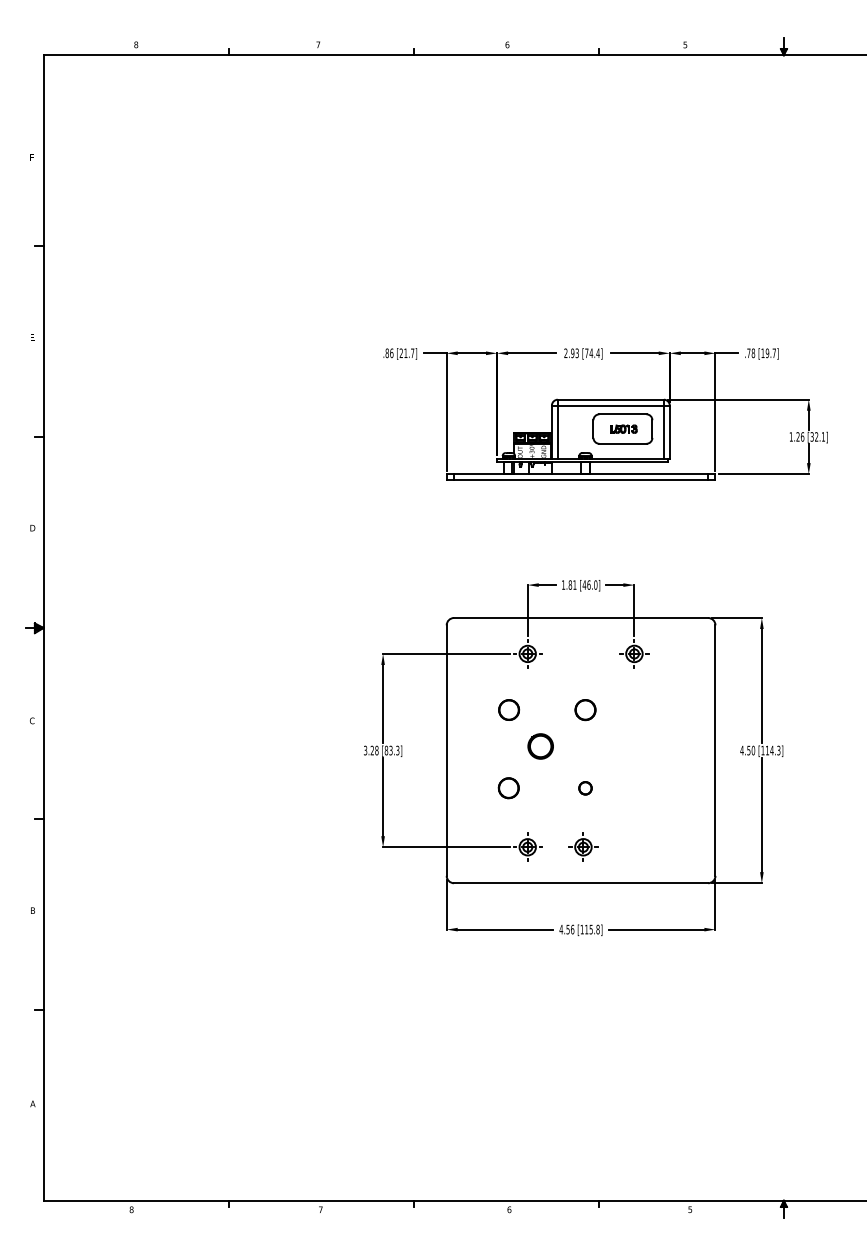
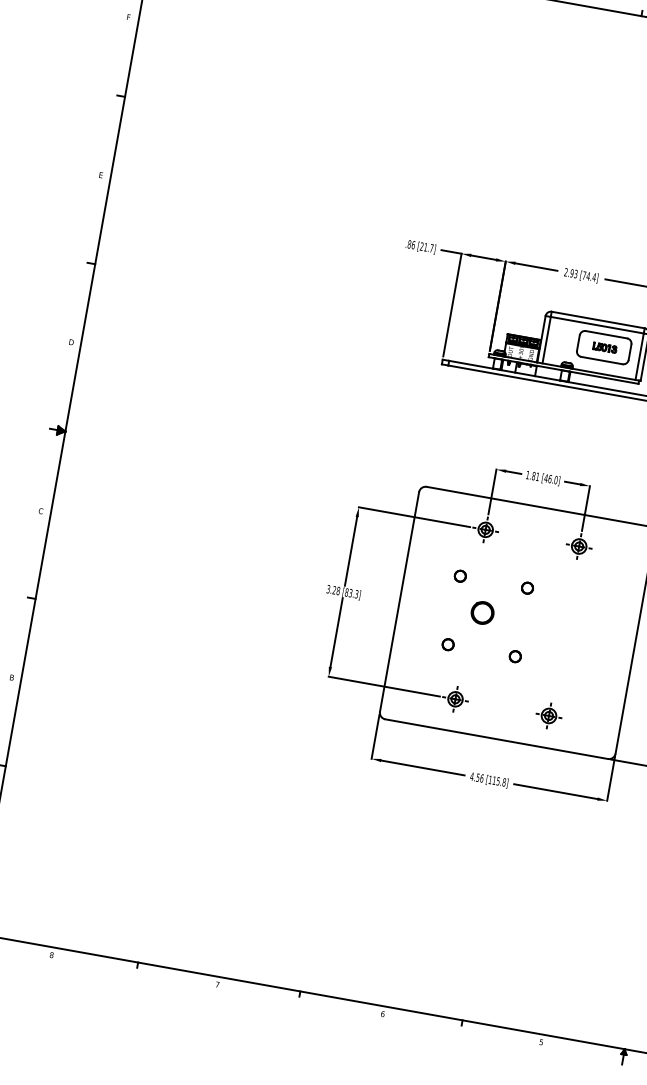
circle: (508, 710) -> (459, 576), size x0.62
circle: (585, 710) -> (527, 588), size x0.62
part: (508, 788) -> (447, 644), size x0.62
part: (583, 846) -> (549, 715), moved

